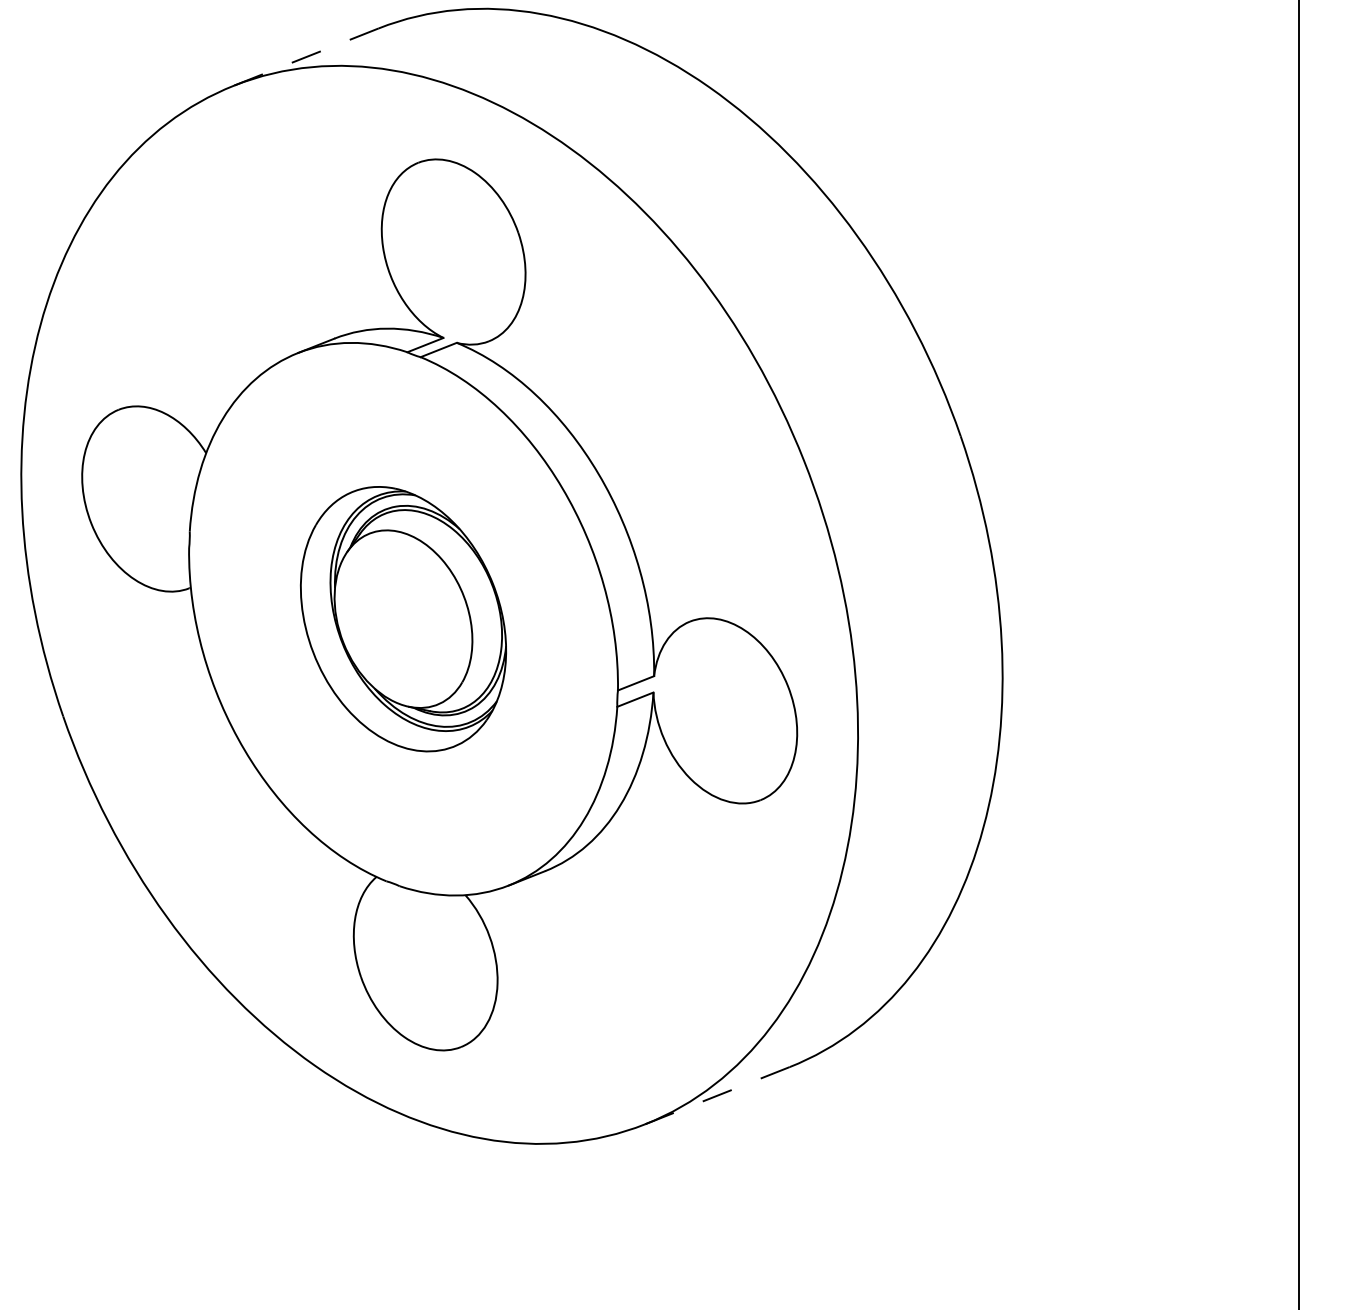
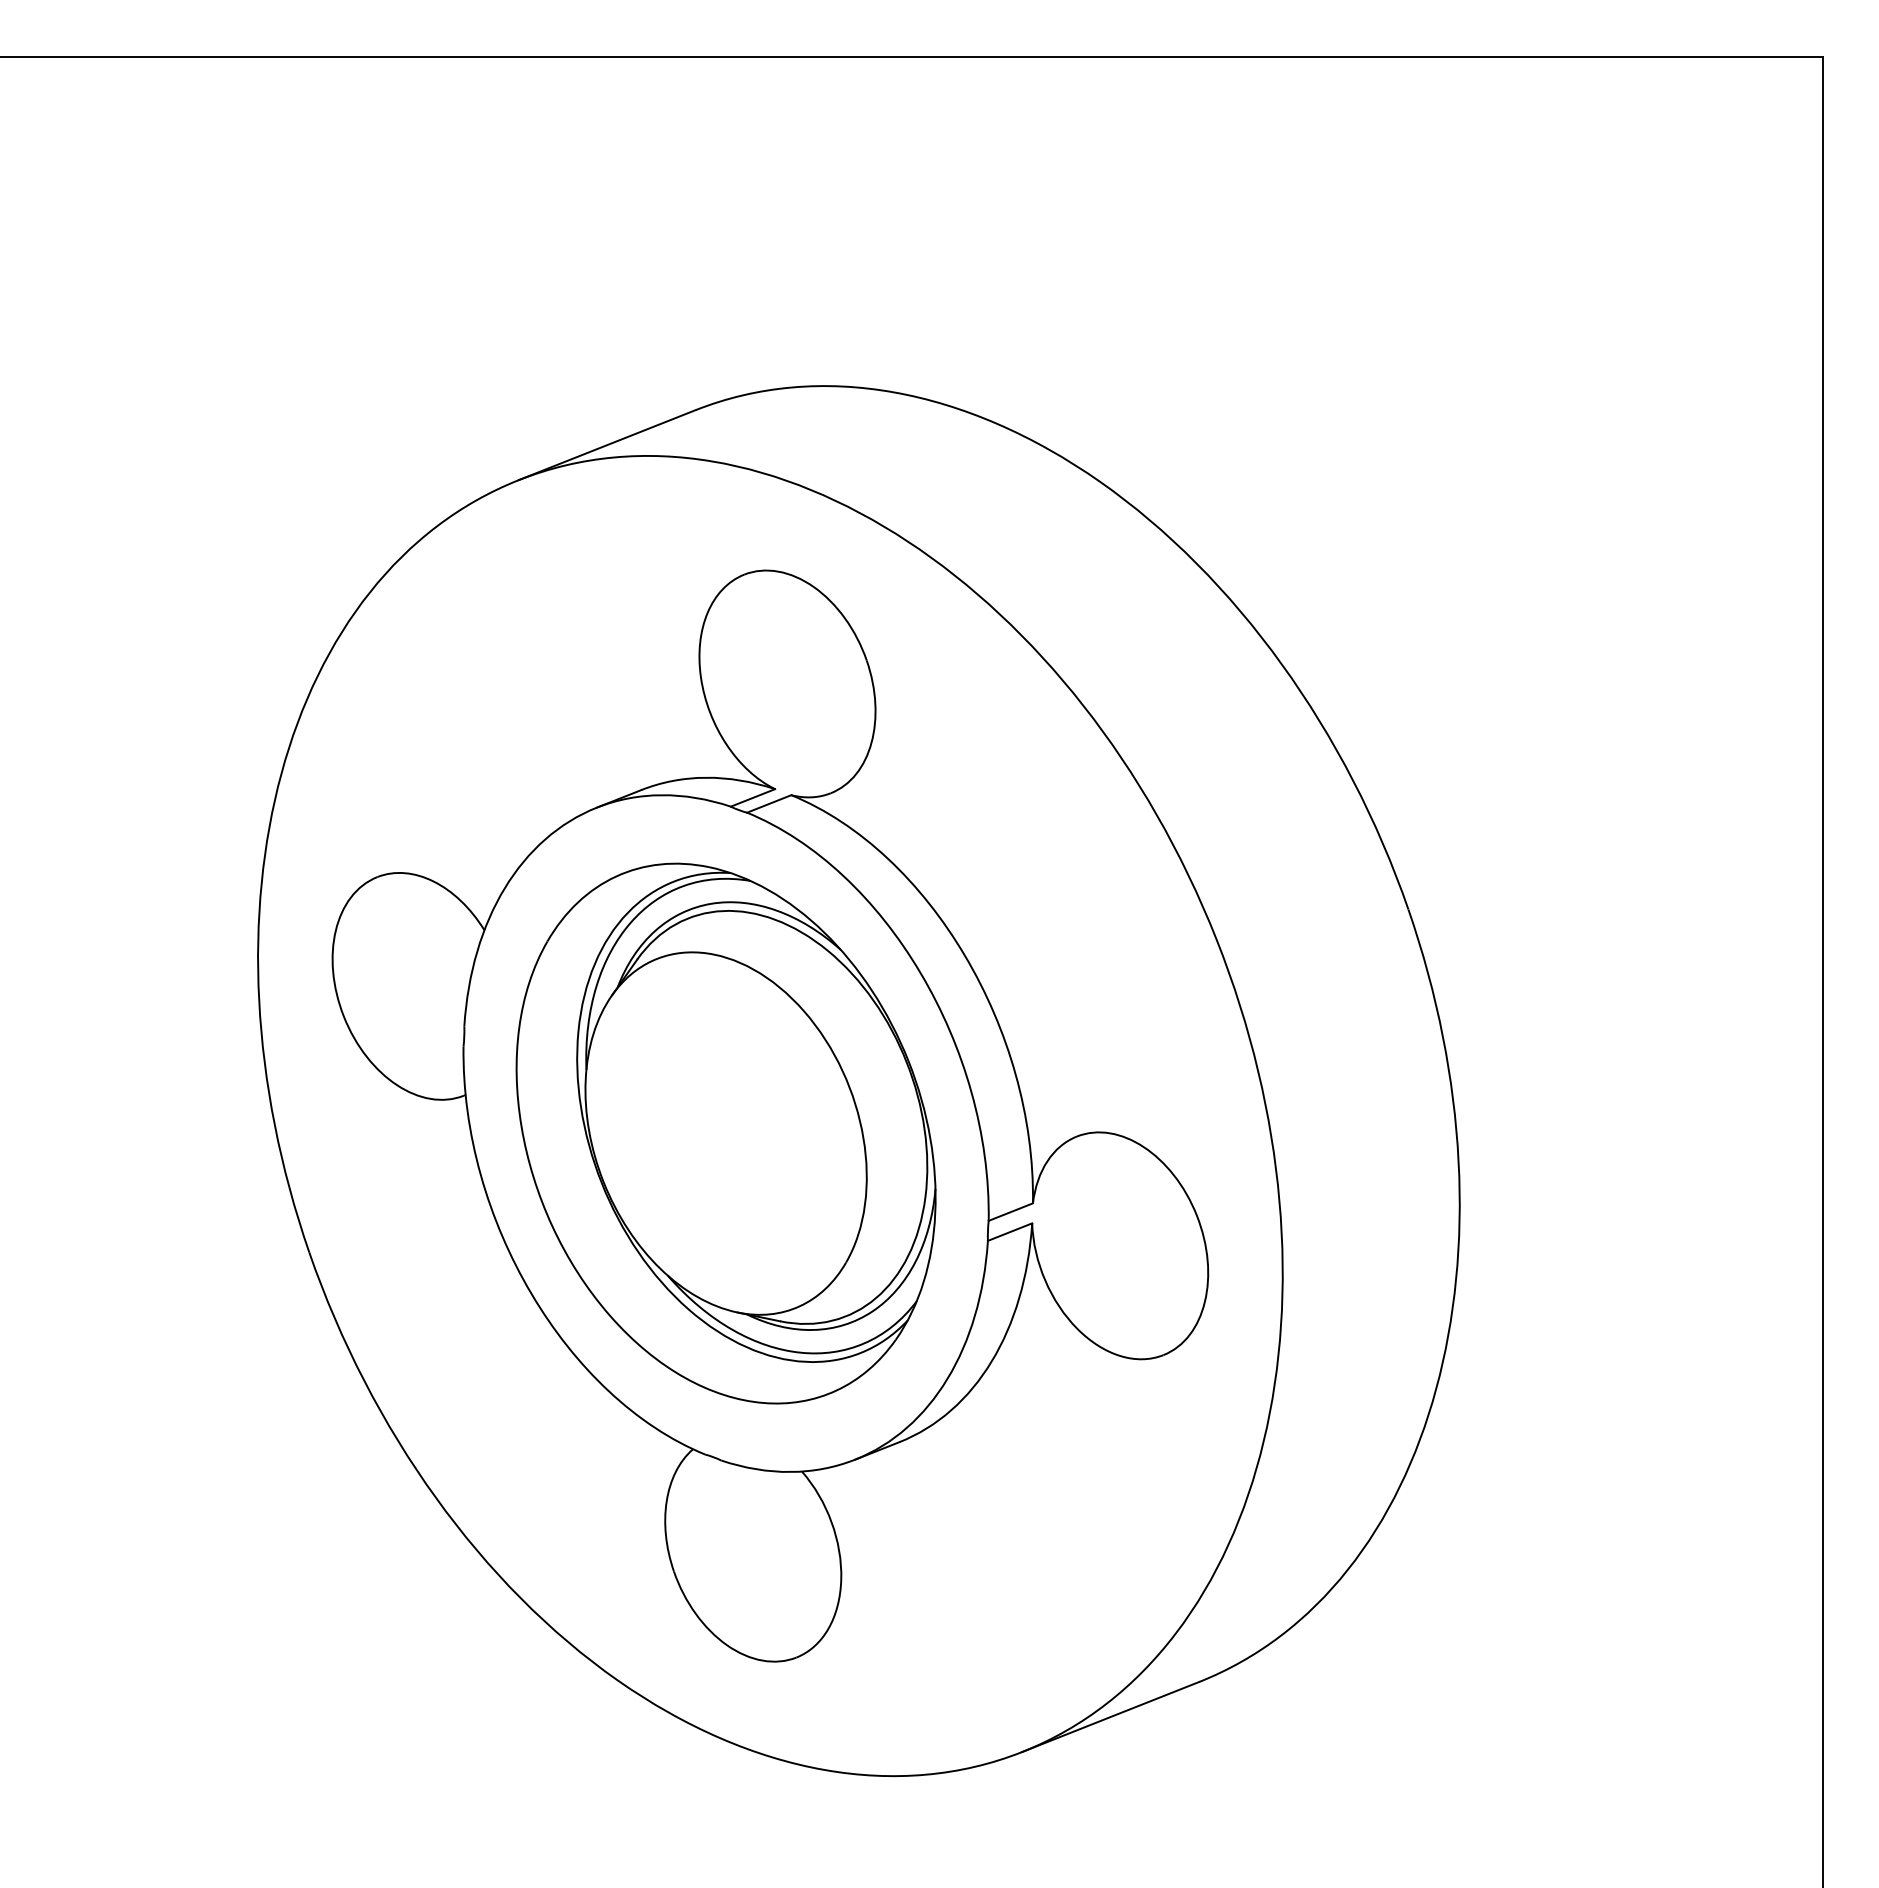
line: (305, 57) -> (606, 445), dashed -> solid
part: (403, 619) -> (725, 1133), size x1.67
line: (717, 1096) -> (1110, 1717), dashed -> solid

